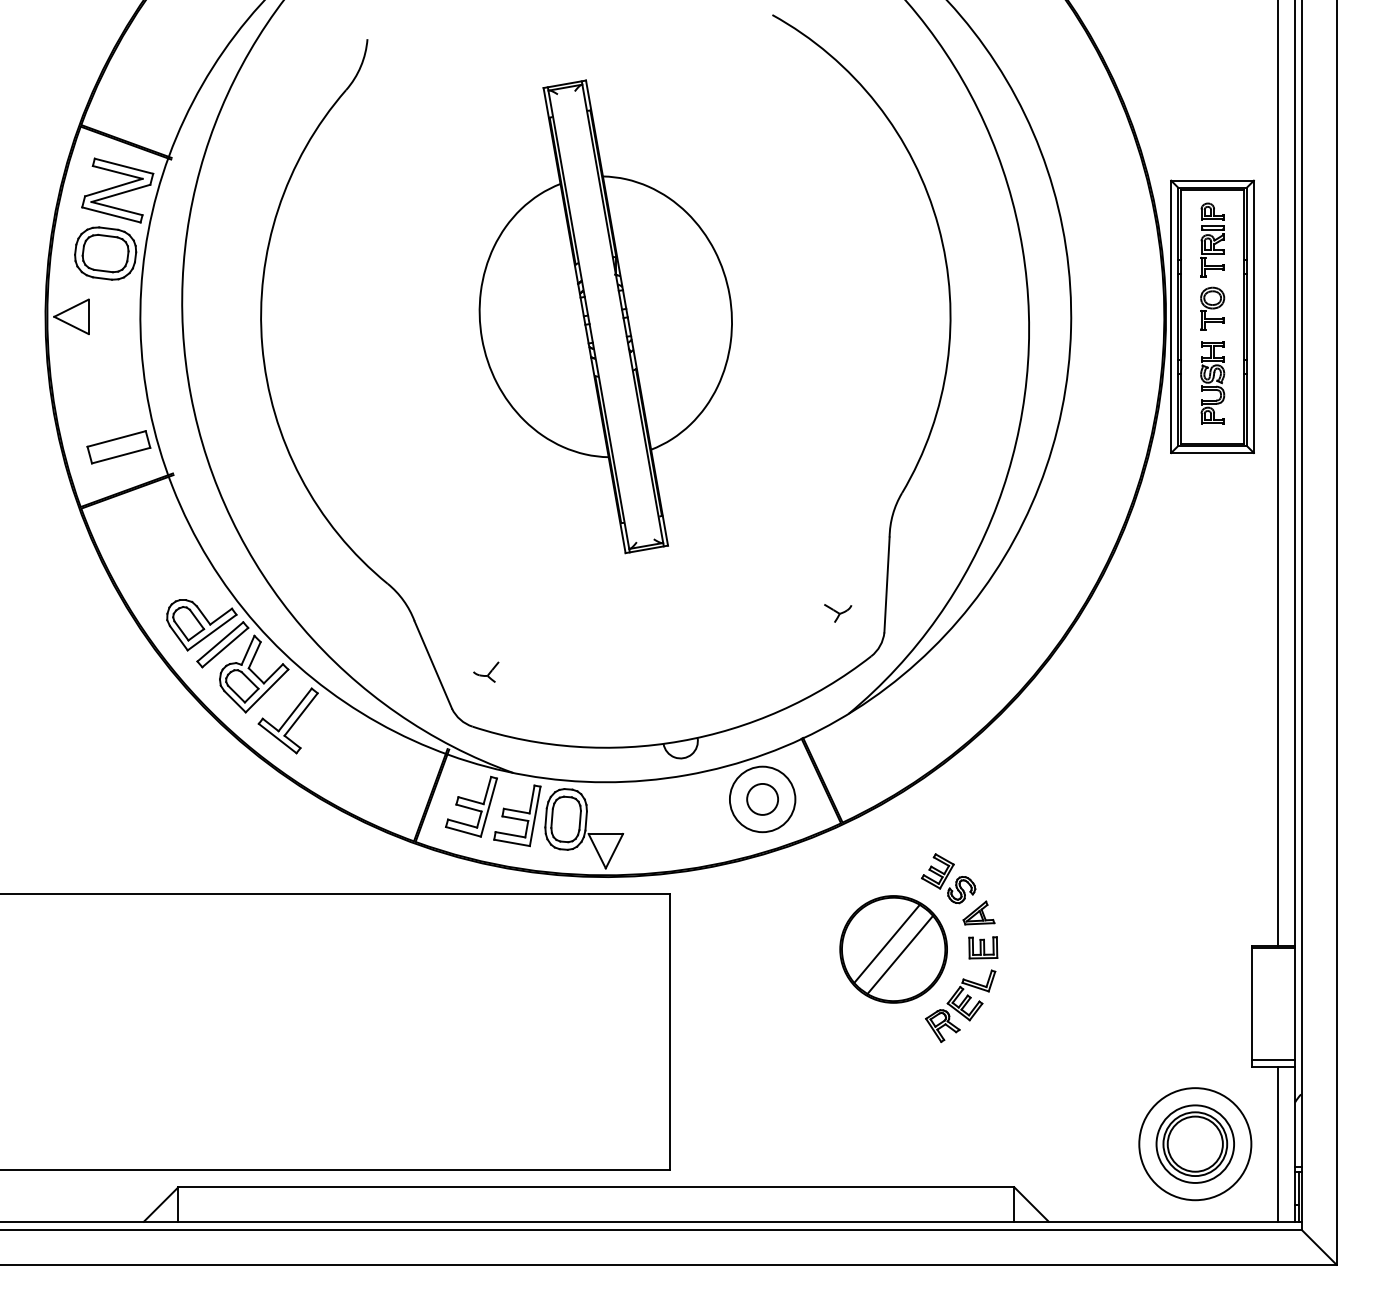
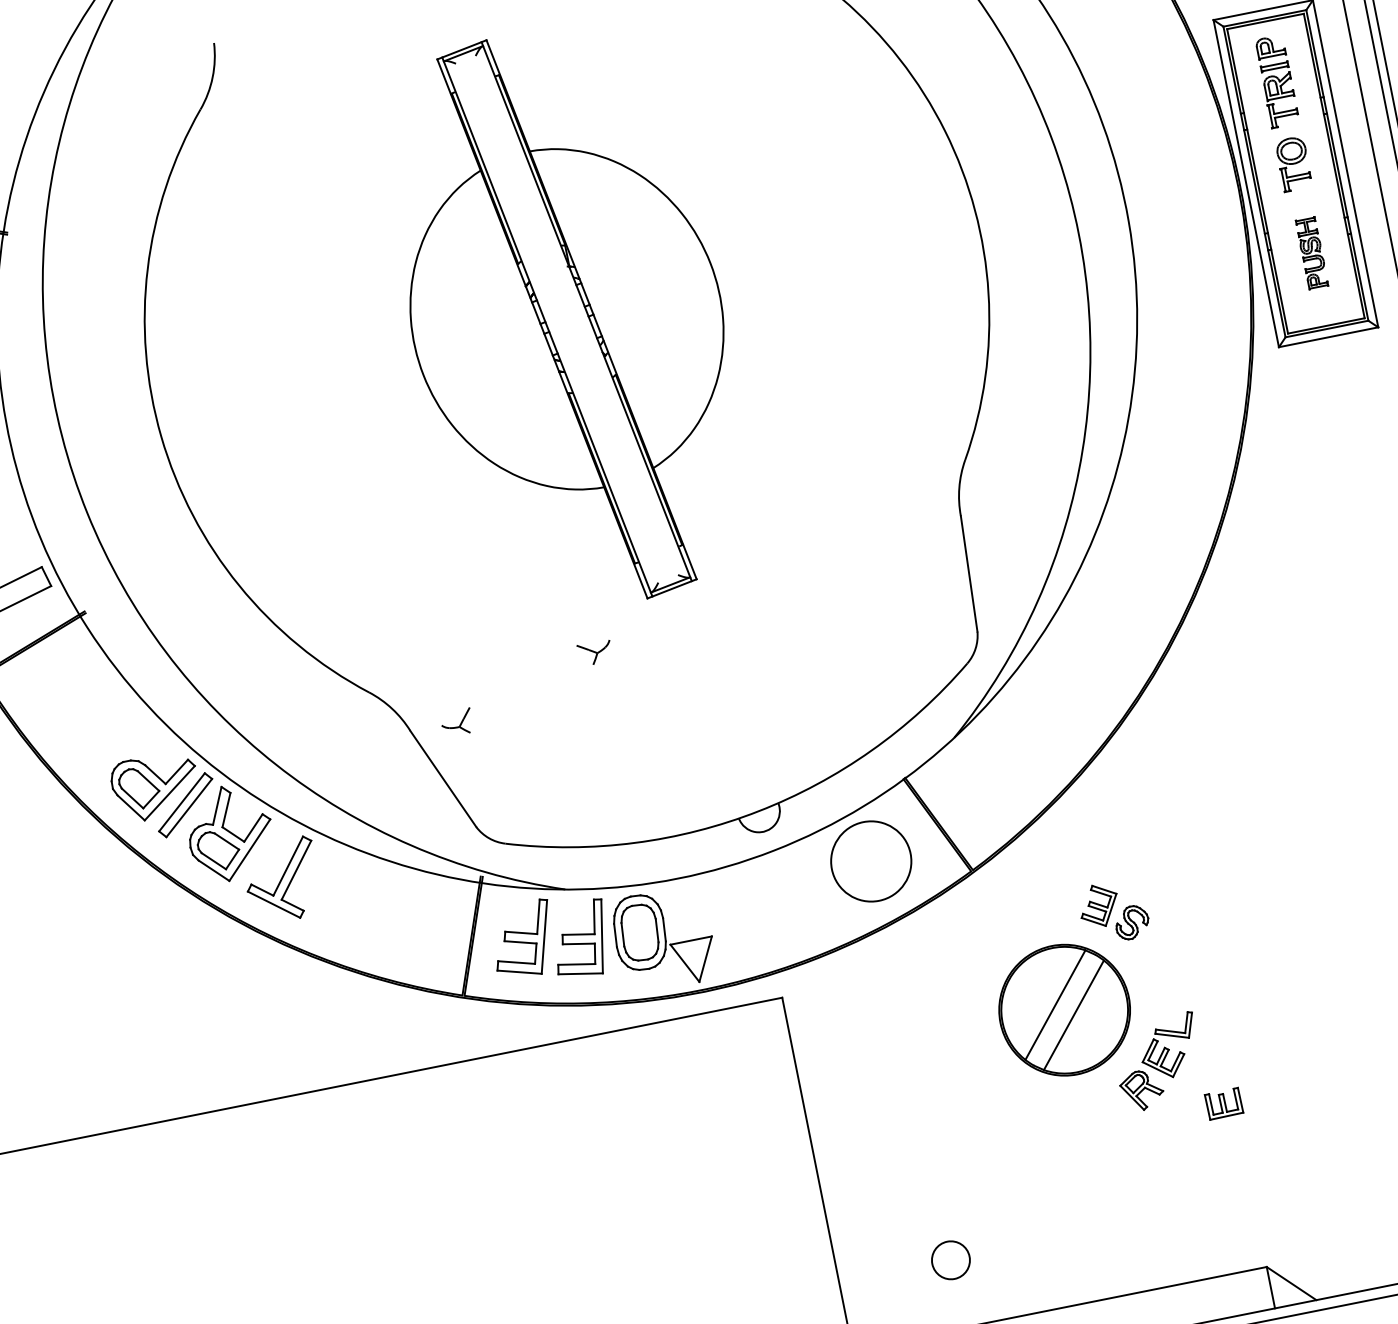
part: (1212, 382) -> (1311, 252), size x0.7
part: (838, 613) -> (595, 652), moved
part: (486, 671) -> (457, 721), moved
circle: (762, 799) -> (950, 1260), moved
part: (978, 912) -> (1157, 945), removed
part: (983, 947) -> (1224, 1103), moved

